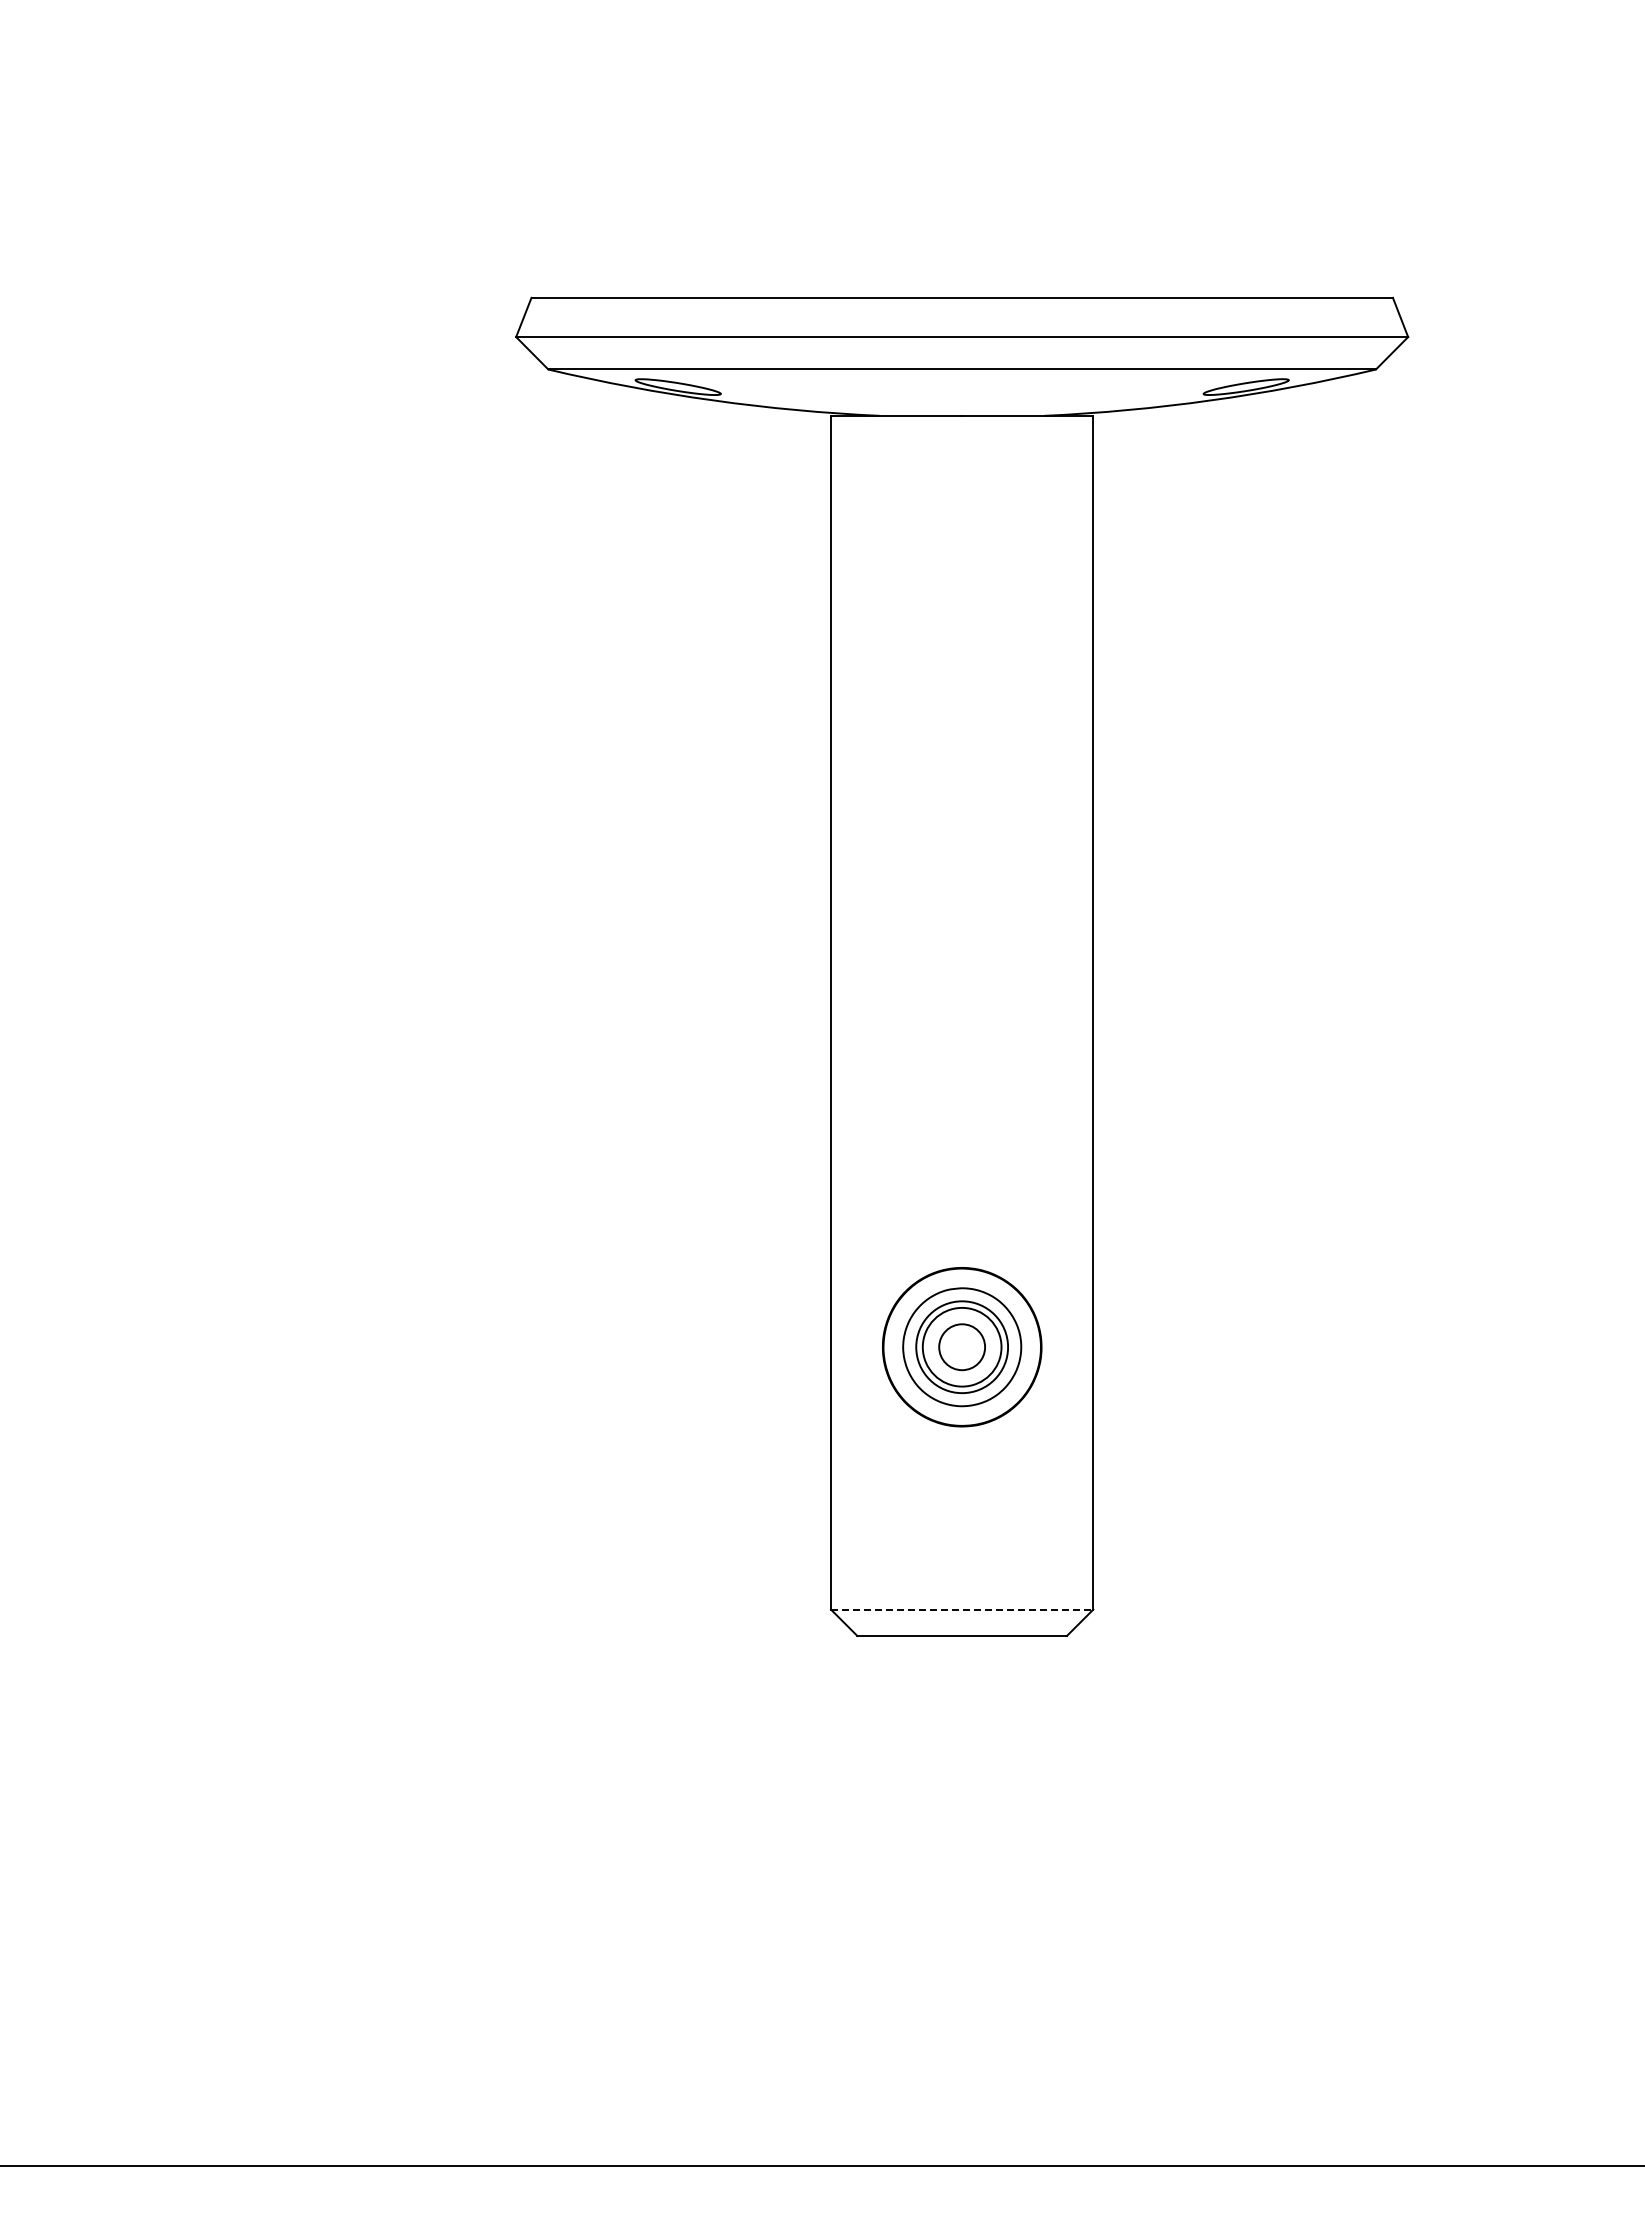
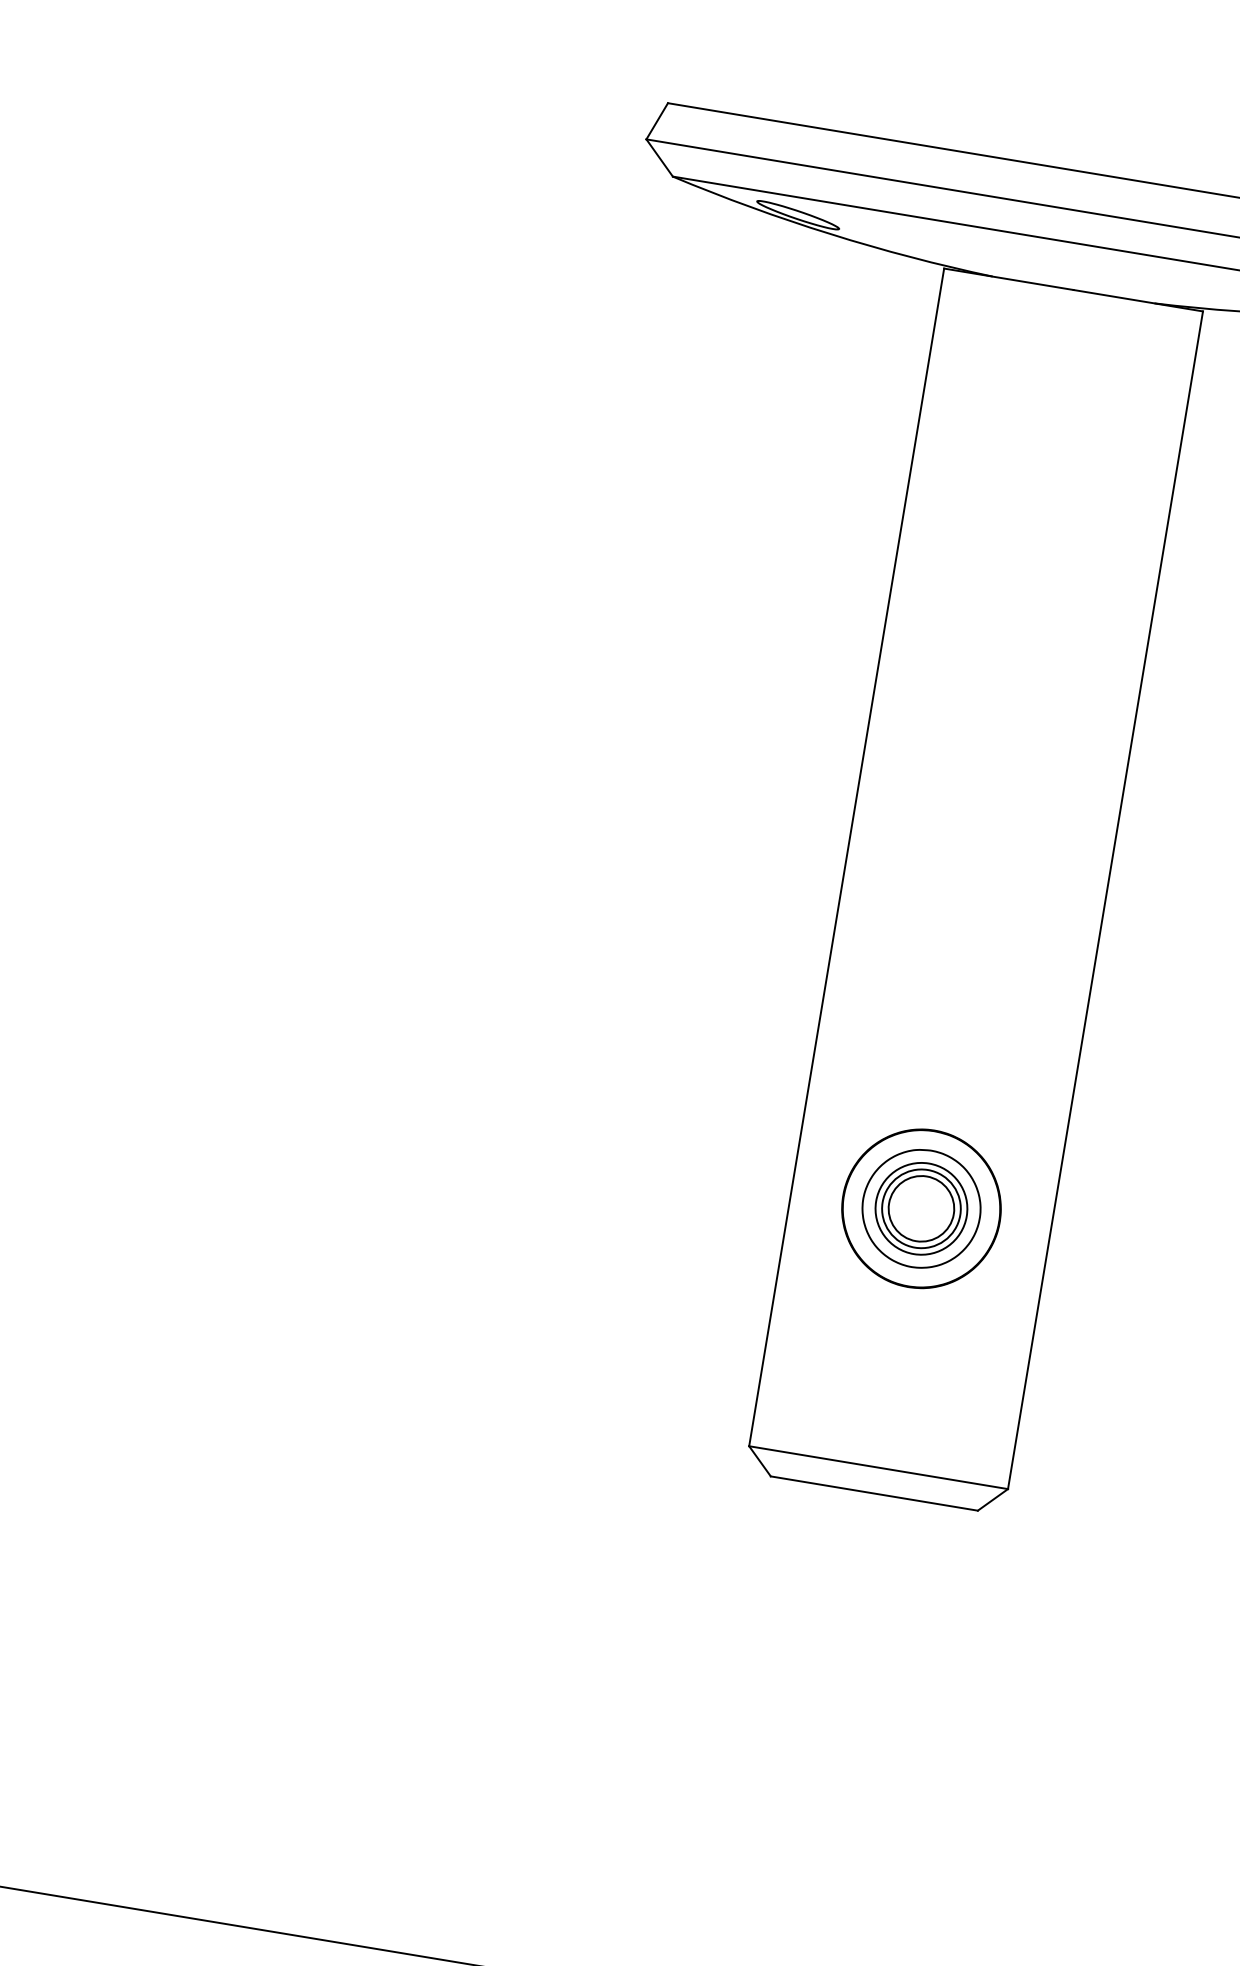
circle: (961, 1347) -> (920, 1208), size x1.43
line: (962, 1609) -> (878, 1467), dashed -> solid

